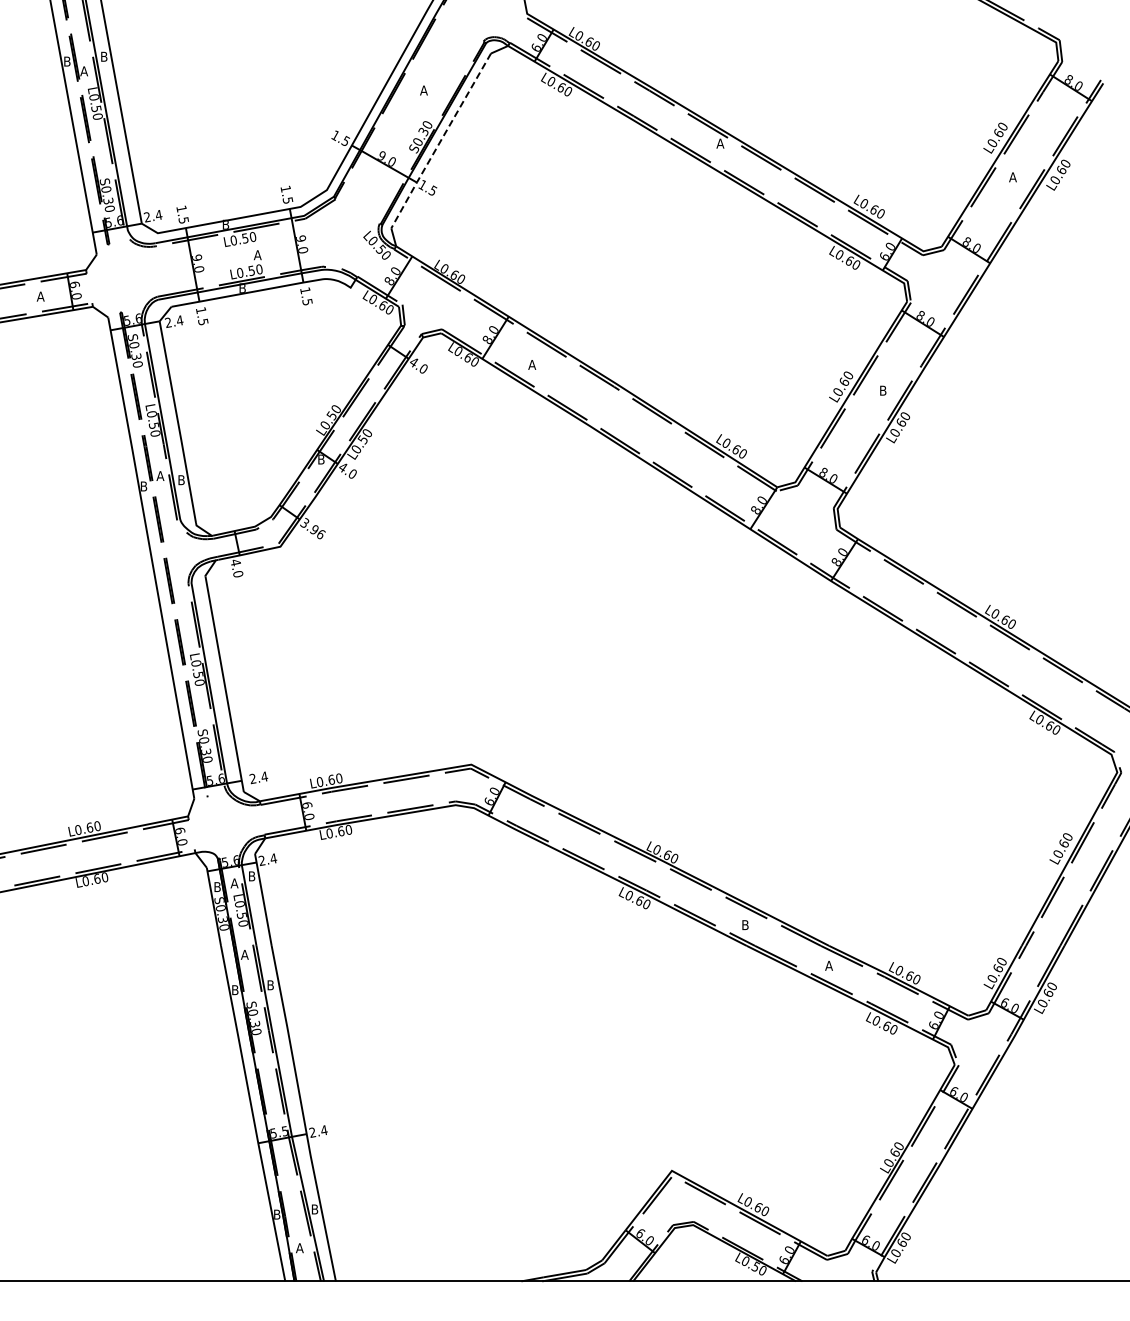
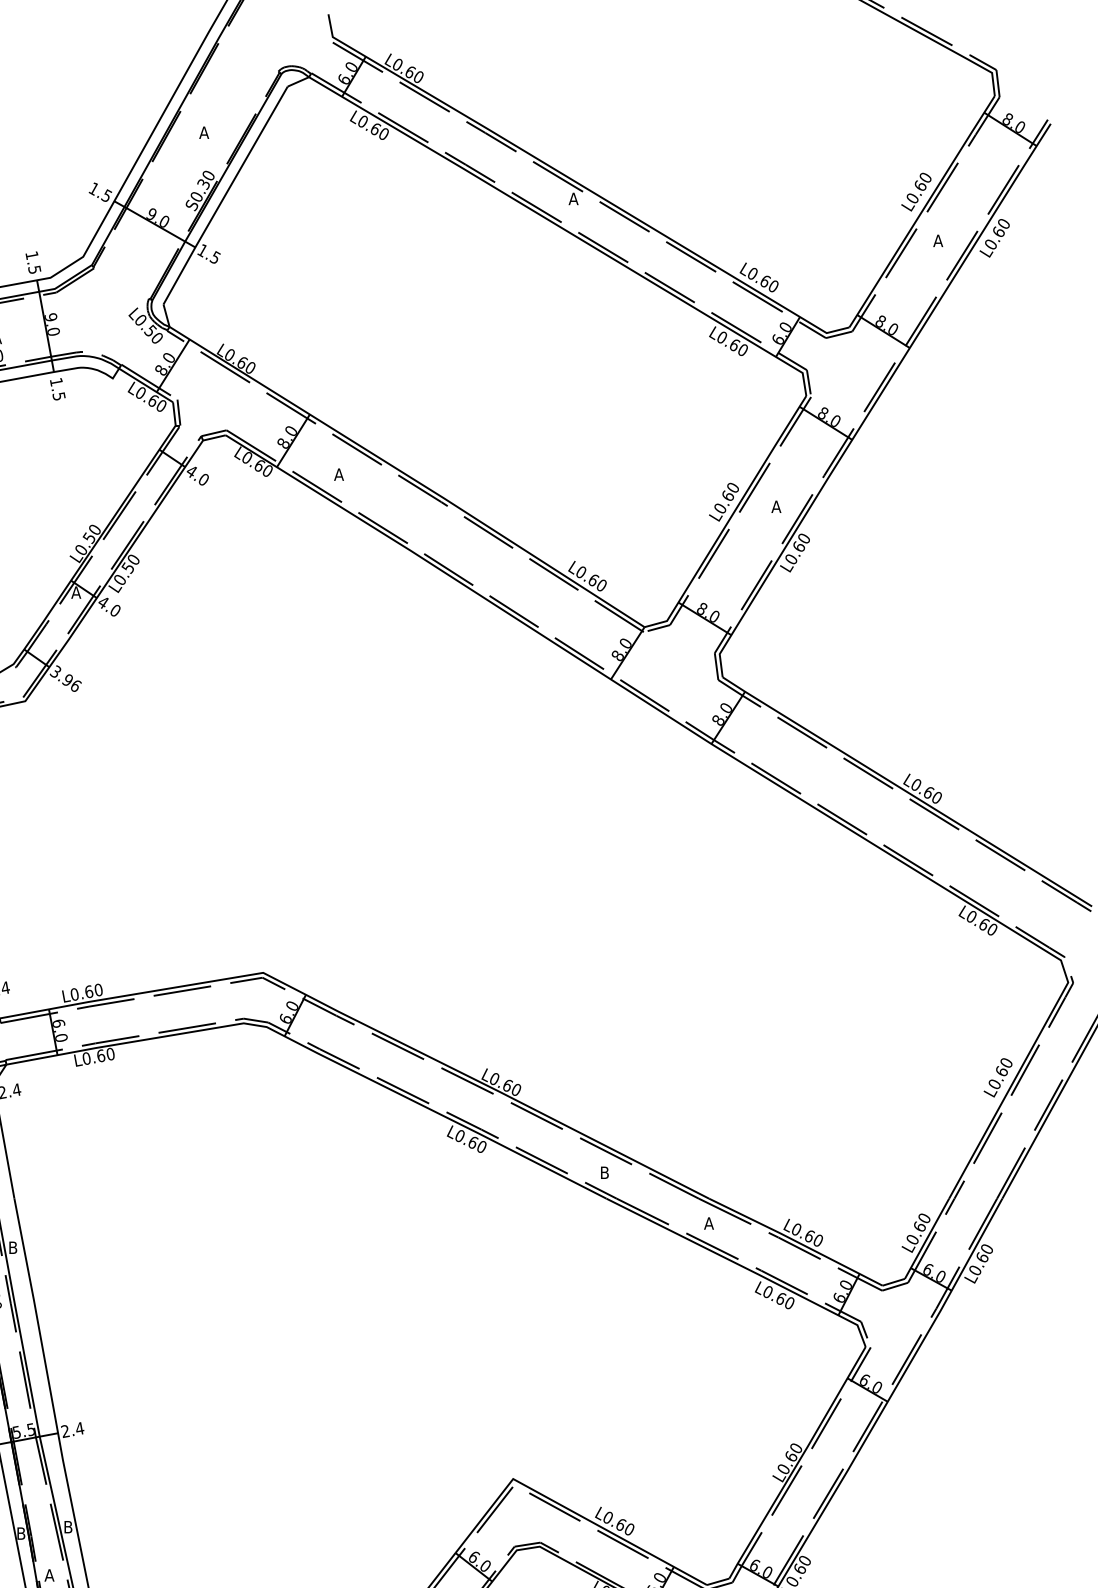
line: (440, 141) -> (224, 196), dashed -> solid
text: (882, 390) -> (775, 506), B -> A
text: (321, 459) -> (76, 592), B -> A

